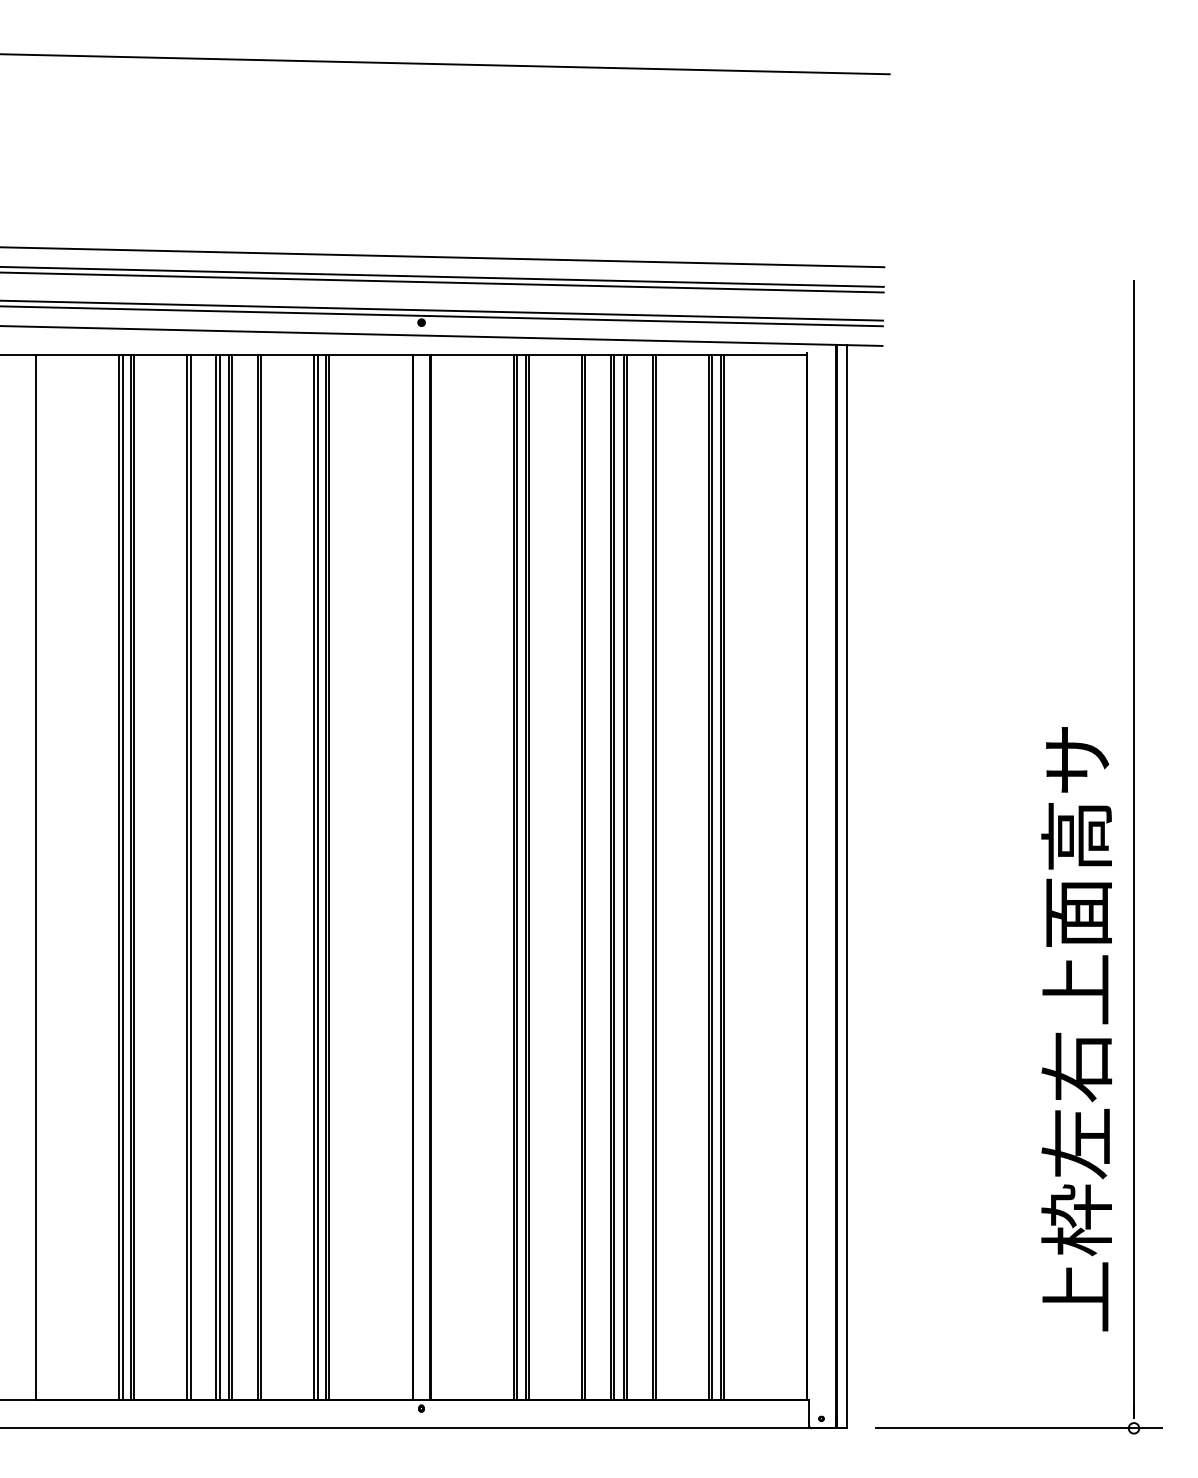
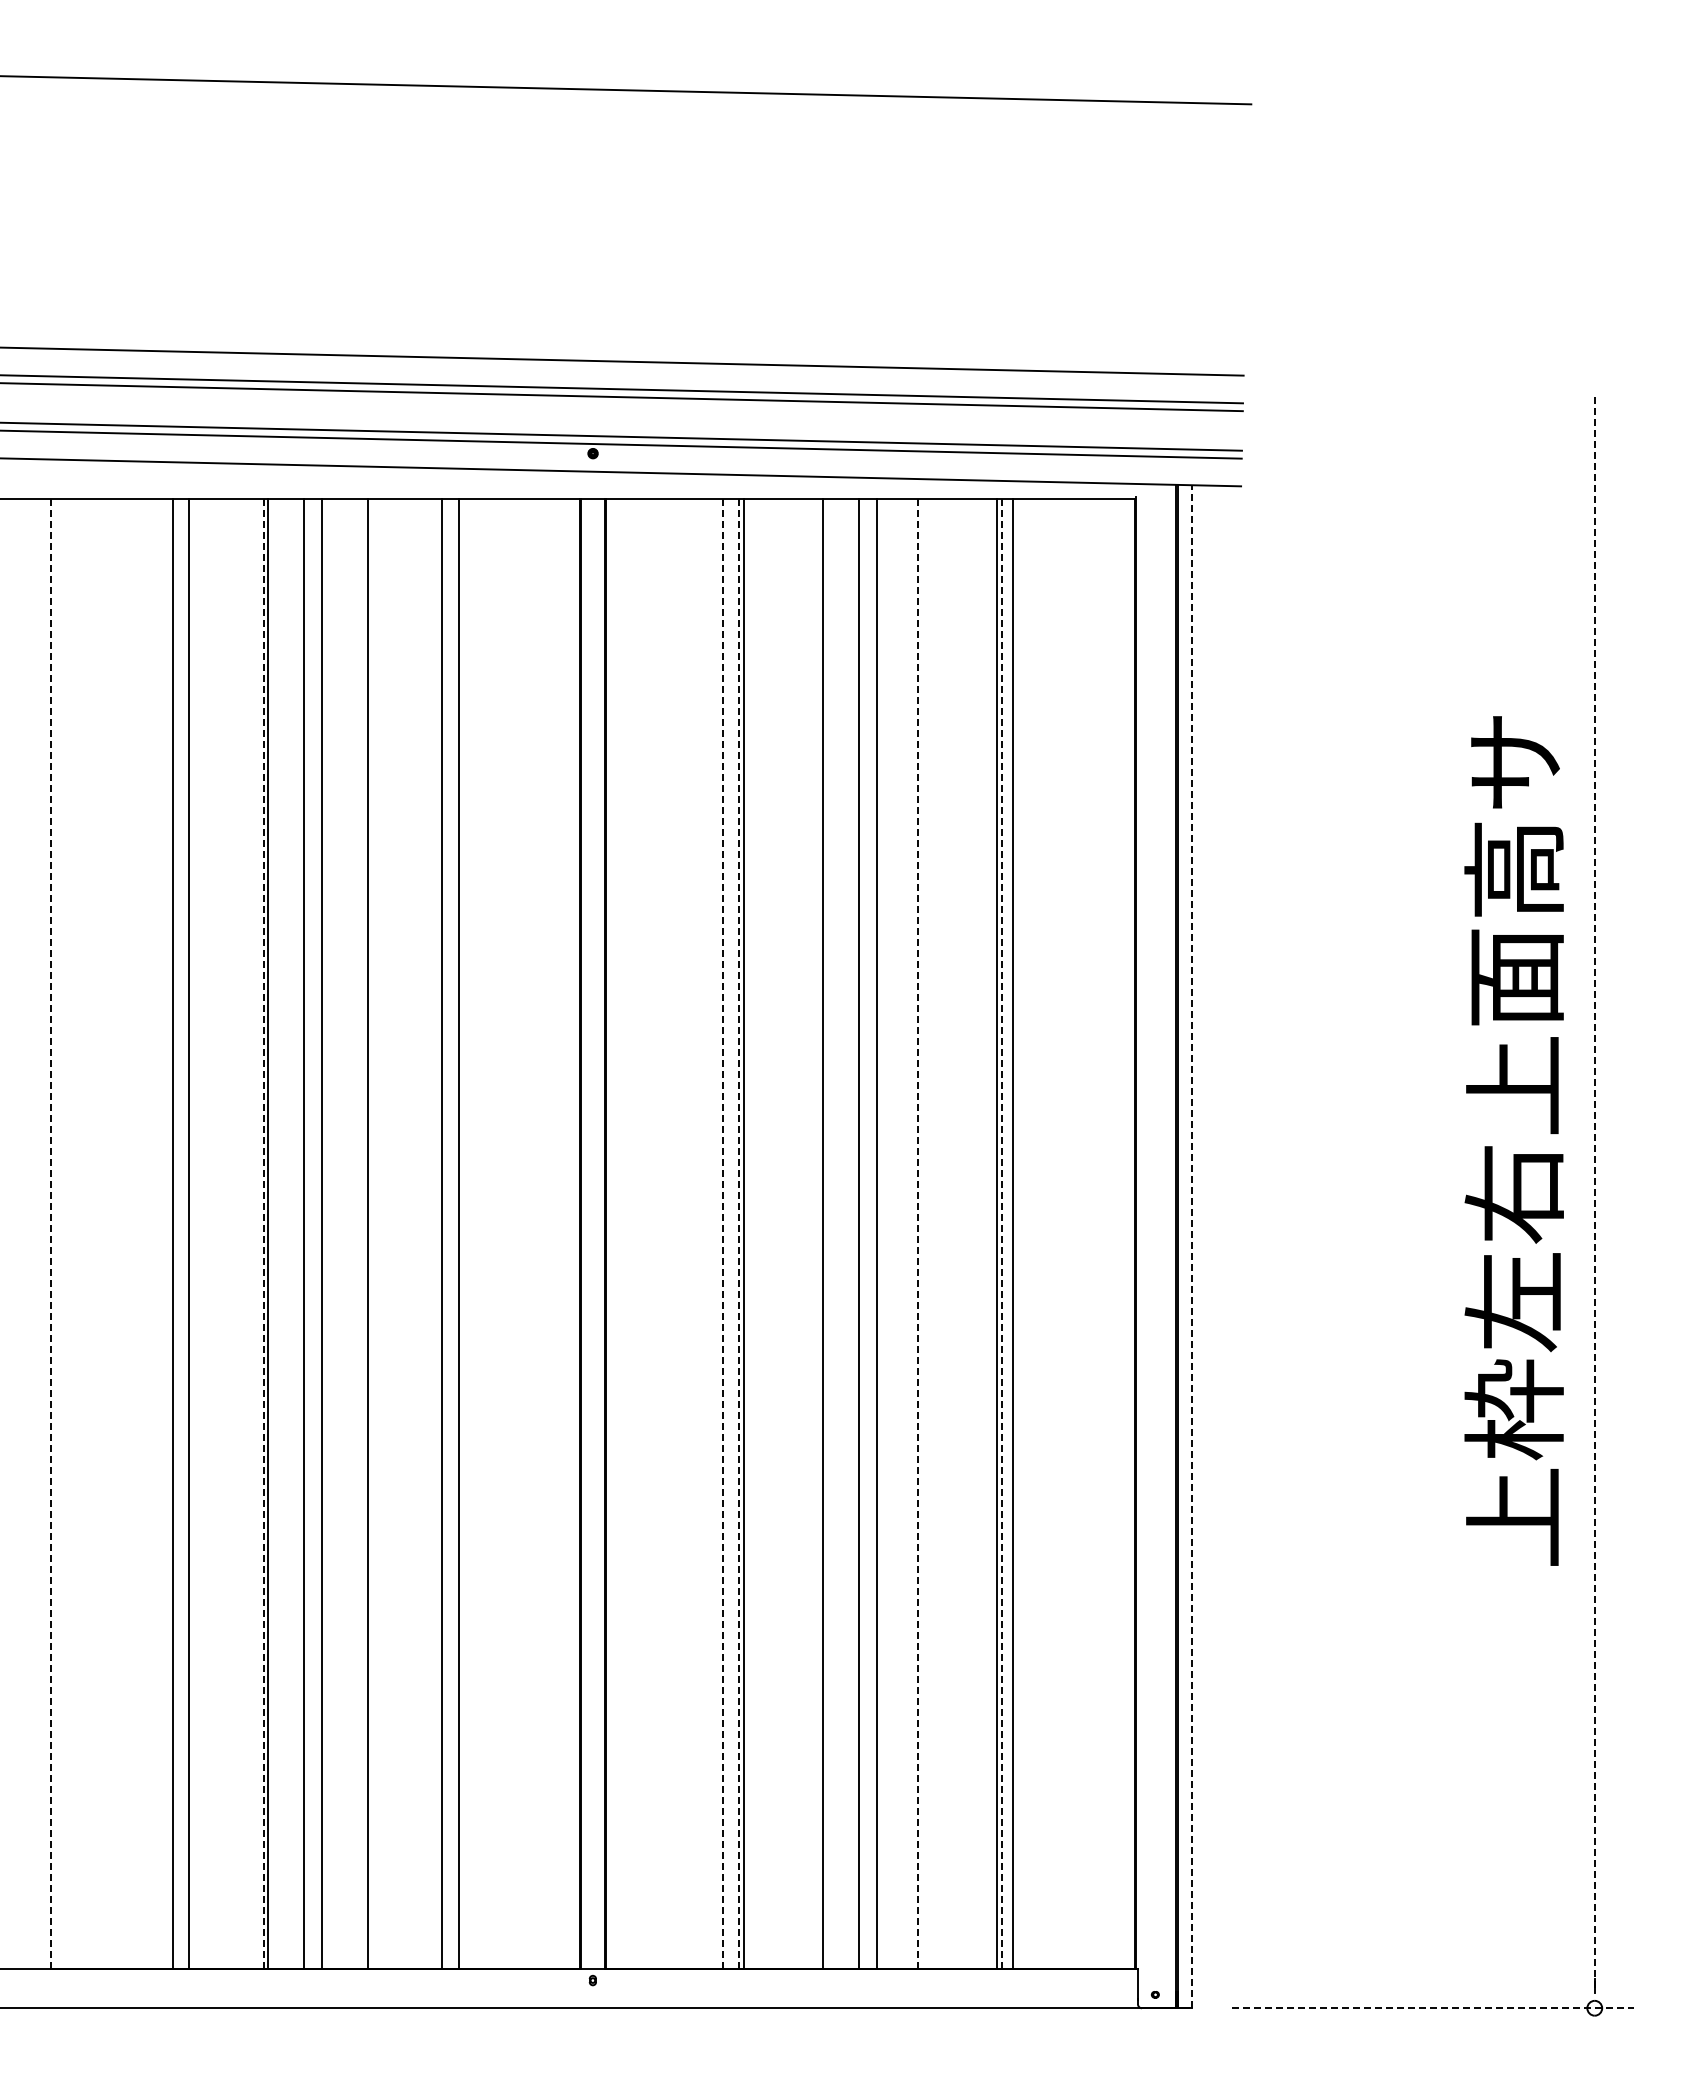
line: (1133, 847) -> (1594, 1191), solid -> dashed
line: (35, 877) -> (50, 1233), solid -> dashed
line: (118, 877) -> (167, 1233), removed
line: (131, 877) -> (184, 1233), removed
line: (219, 877) -> (309, 1233), removed
line: (232, 877) -> (326, 1233), removed
line: (257, 877) -> (362, 1233), removed
line: (317, 877) -> (446, 1233), removed
line: (329, 877) -> (463, 1233), removed
line: (517, 877) -> (727, 1233), removed
line: (581, 877) -> (818, 1233), removed
line: (614, 877) -> (864, 1233), removed
line: (626, 877) -> (881, 1233), removed
line: (655, 877) -> (922, 1233), removed
line: (724, 877) -> (1018, 1233), removed
line: (187, 878) -> (263, 1234), solid -> dashed
line: (513, 878) -> (722, 1234), solid -> dashed
line: (525, 878) -> (739, 1234), solid -> dashed
line: (652, 878) -> (917, 1234), solid -> dashed
line: (712, 878) -> (1001, 1234), solid -> dashed
line: (847, 886) -> (1191, 1246), solid -> dashed
text: (1076, 1028) -> (1513, 1140), moved
line: (1019, 1428) -> (1433, 2008), solid -> dashed

